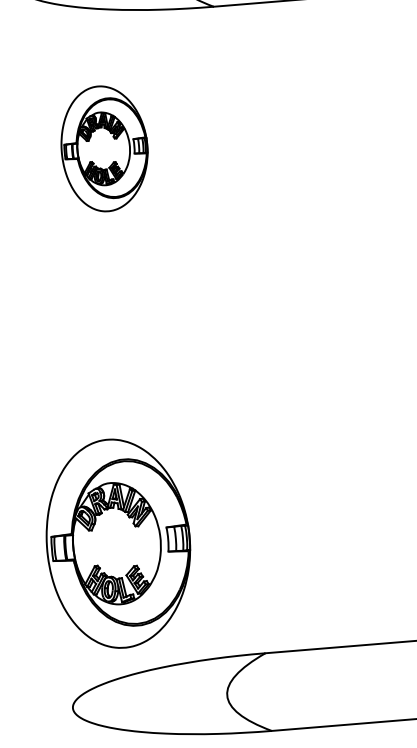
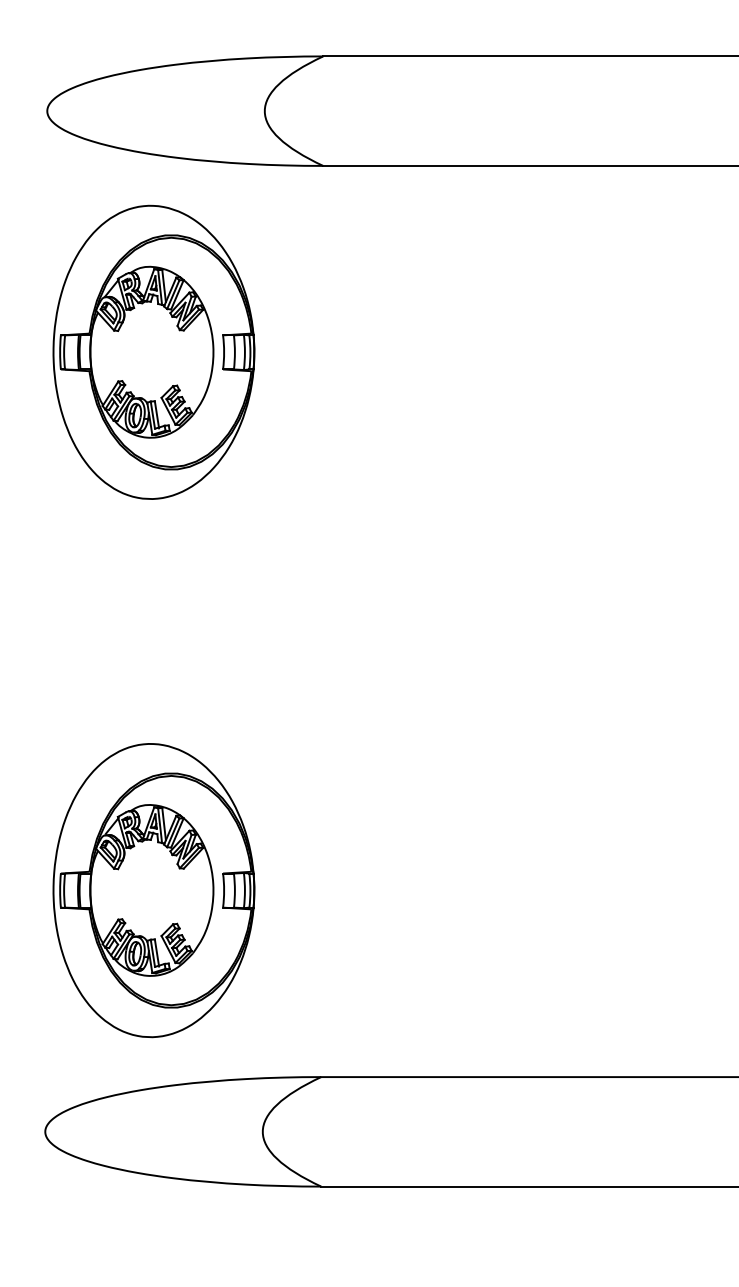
part: (104, 148) -> (153, 351), size x1.67
part: (118, 543) -> (153, 890), moved

